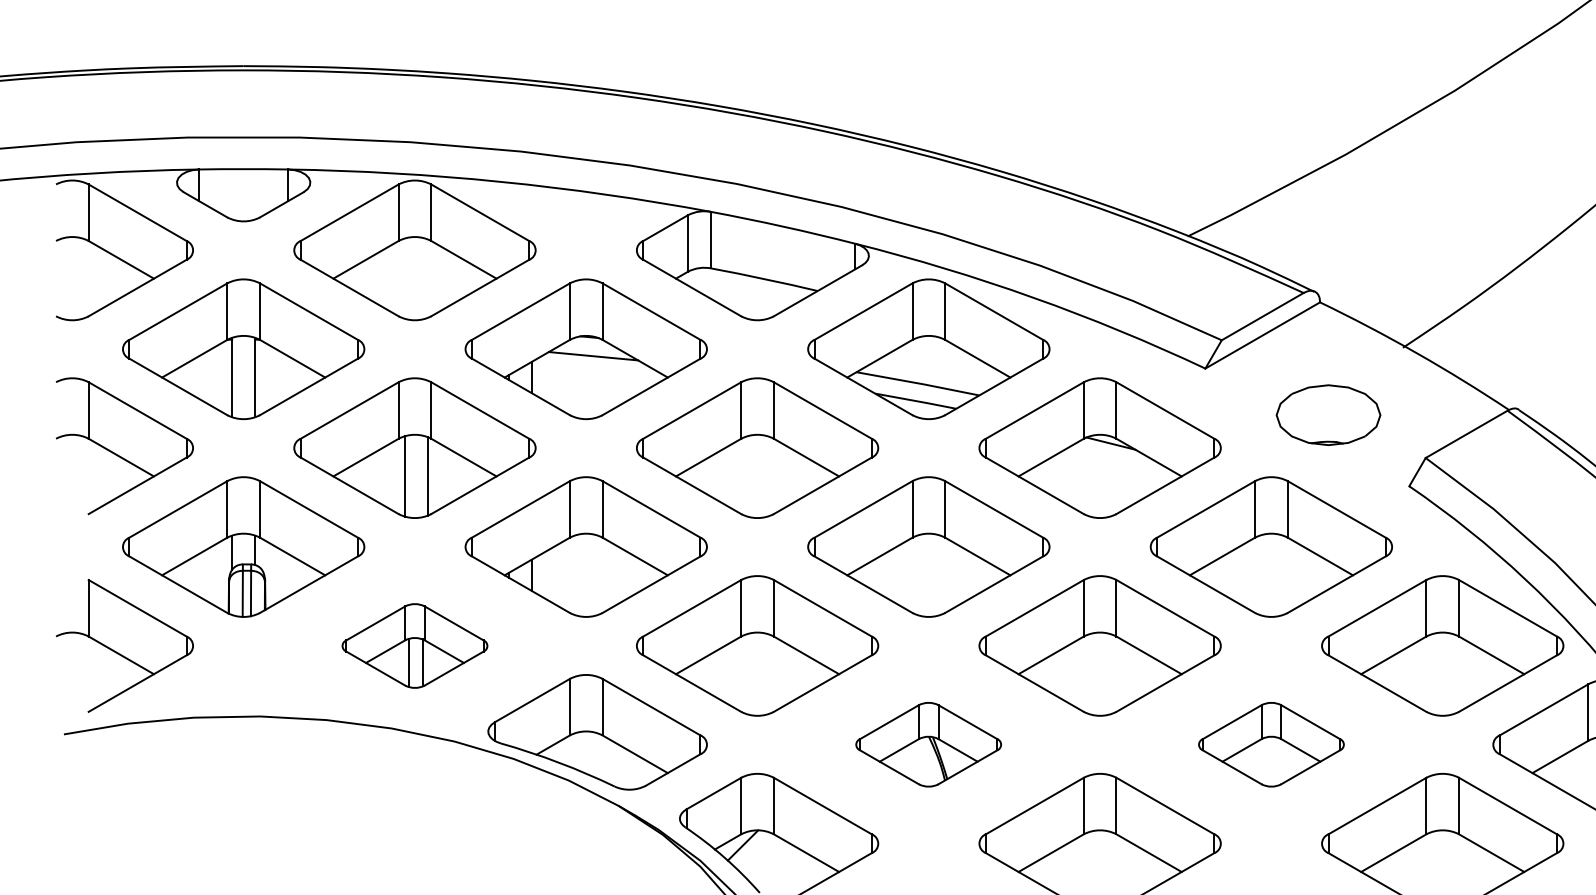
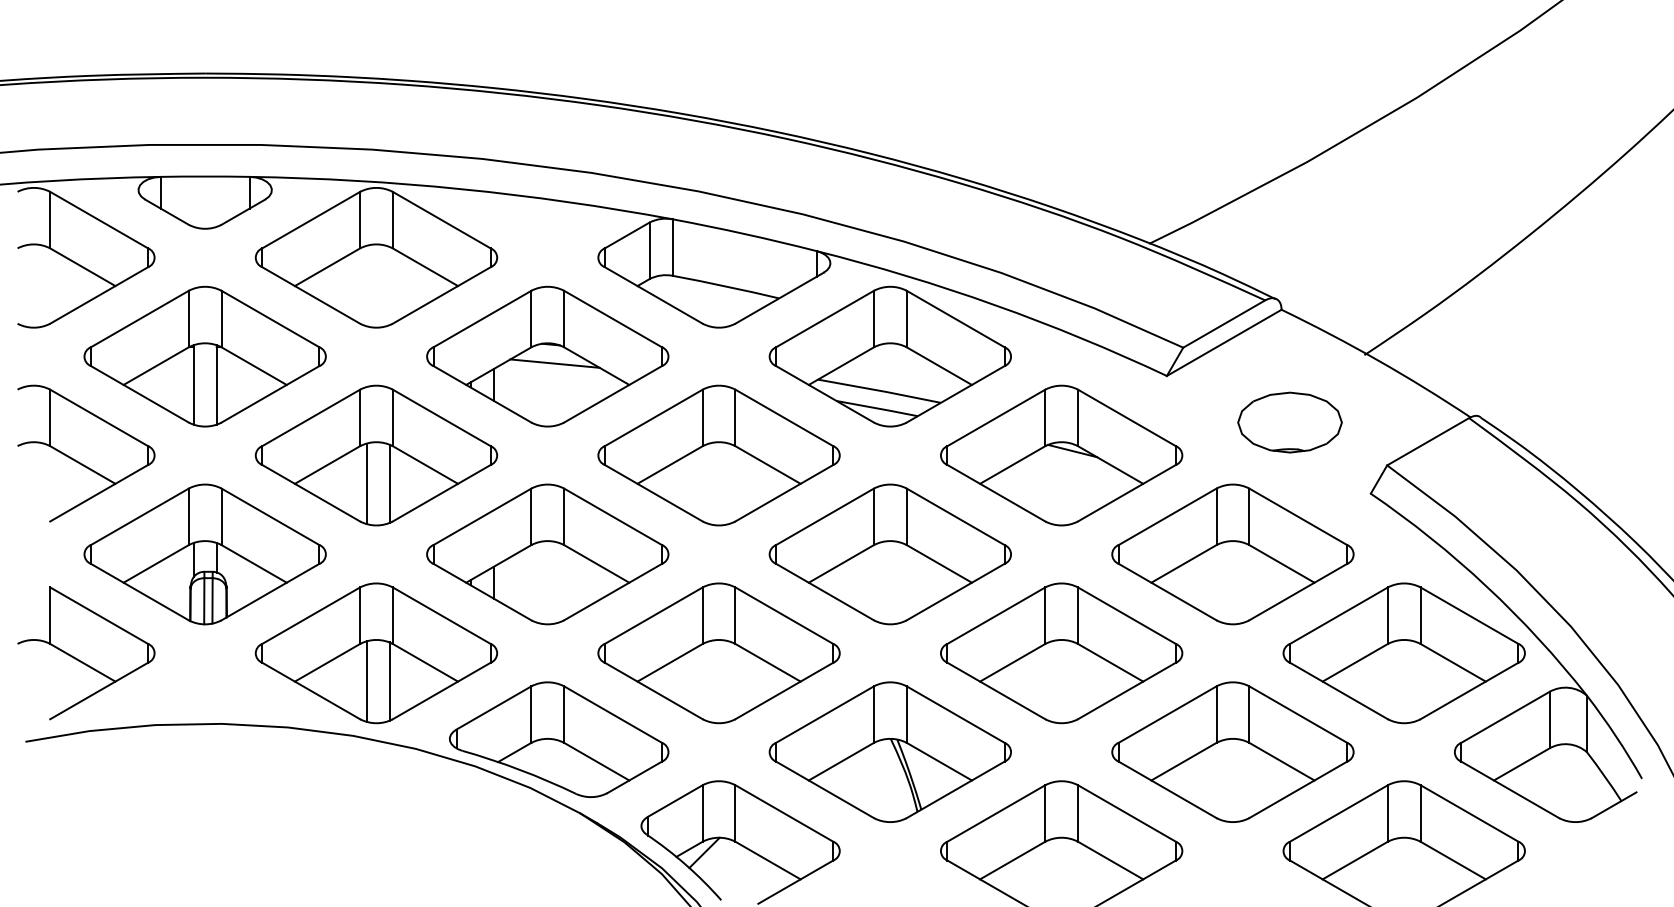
part: (414, 646) -> (376, 653), size x1.67
part: (927, 744) -> (889, 751), size x1.67
part: (1270, 744) -> (1232, 751), size x1.67

